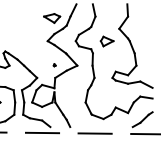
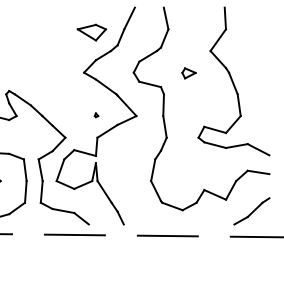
part: (106, 41) -> (187, 73), size x0.6

